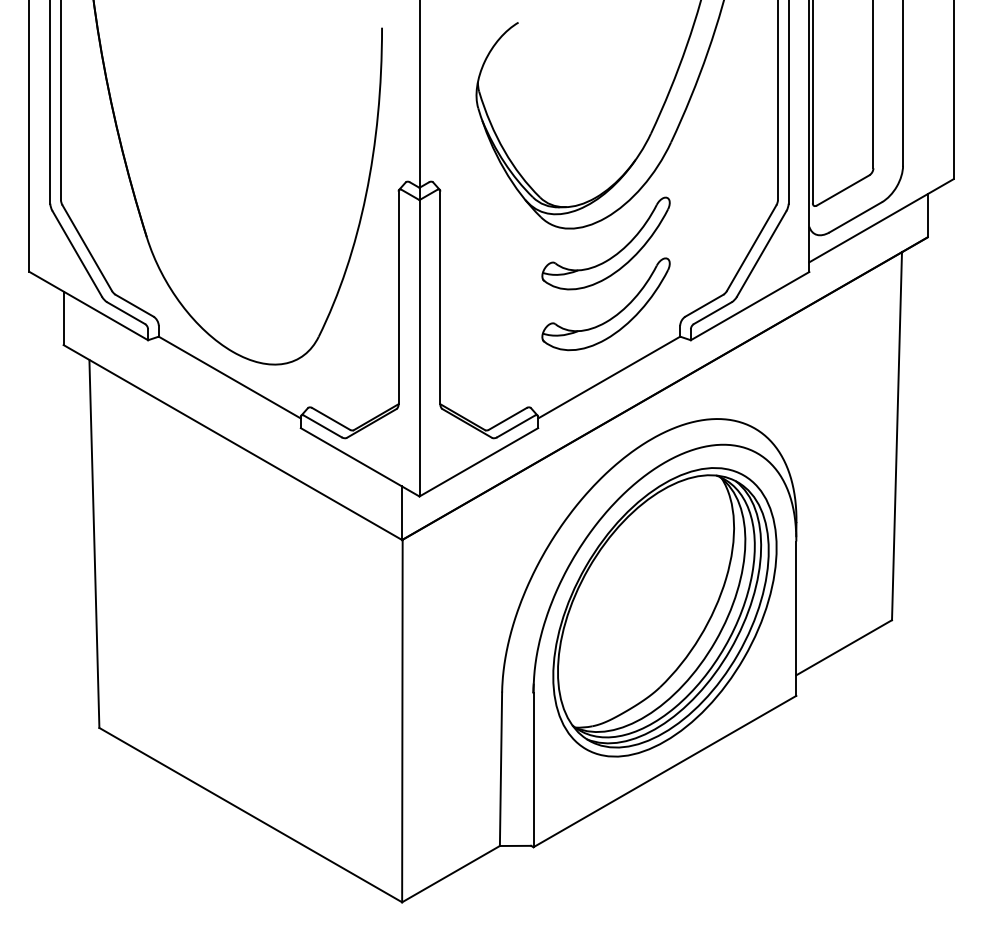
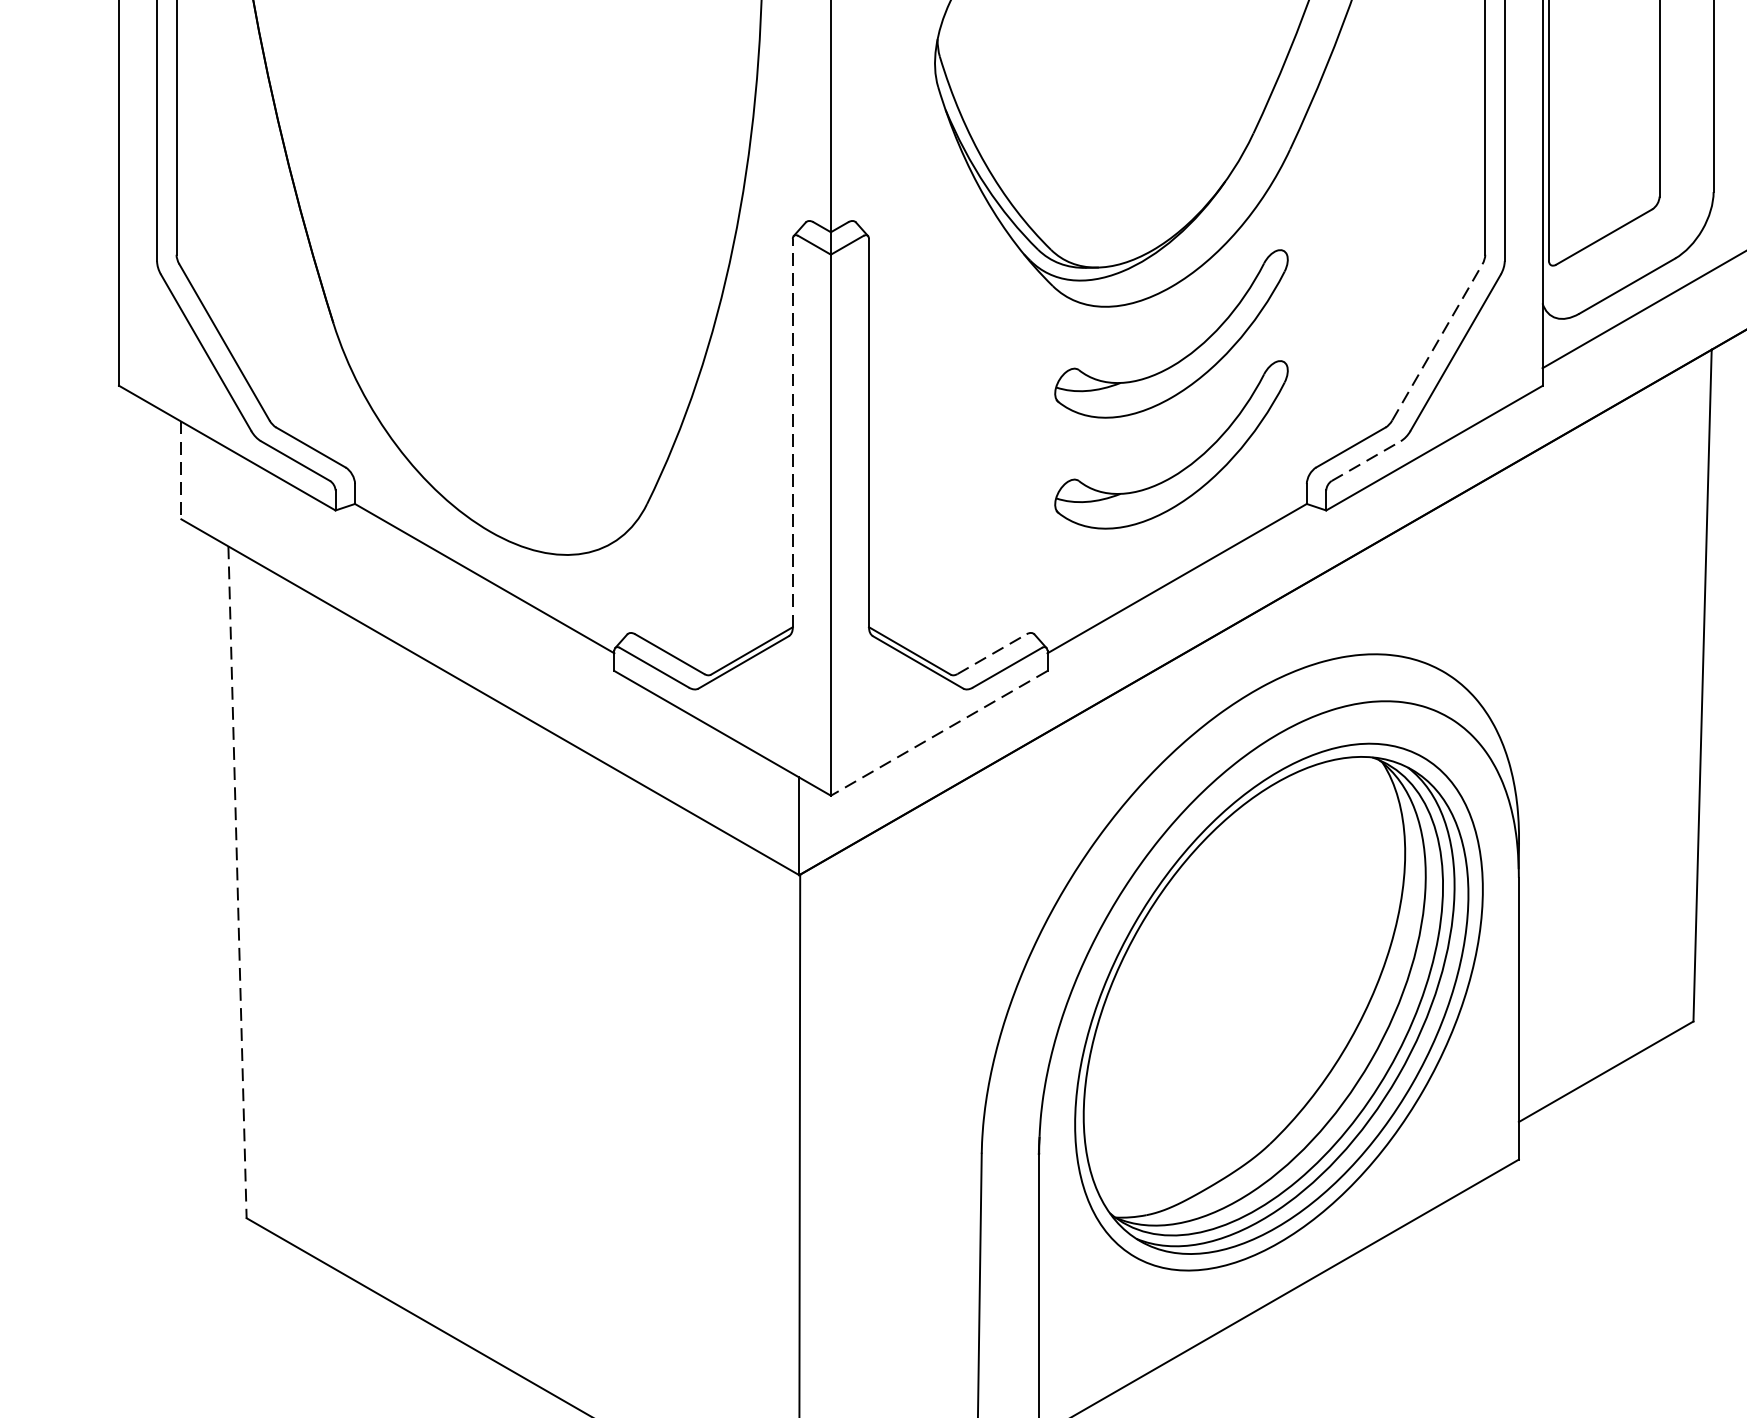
line: (751, 247) -> (1436, 341), solid -> dashed
line: (398, 297) -> (792, 432), solid -> dashed
line: (712, 313) -> (1365, 461), solid -> dashed
line: (63, 318) -> (181, 470), solid -> dashed
line: (507, 418) -> (991, 653), solid -> dashed
line: (478, 462) -> (938, 733), solid -> dashed
line: (94, 544) -> (237, 883), solid -> dashed

